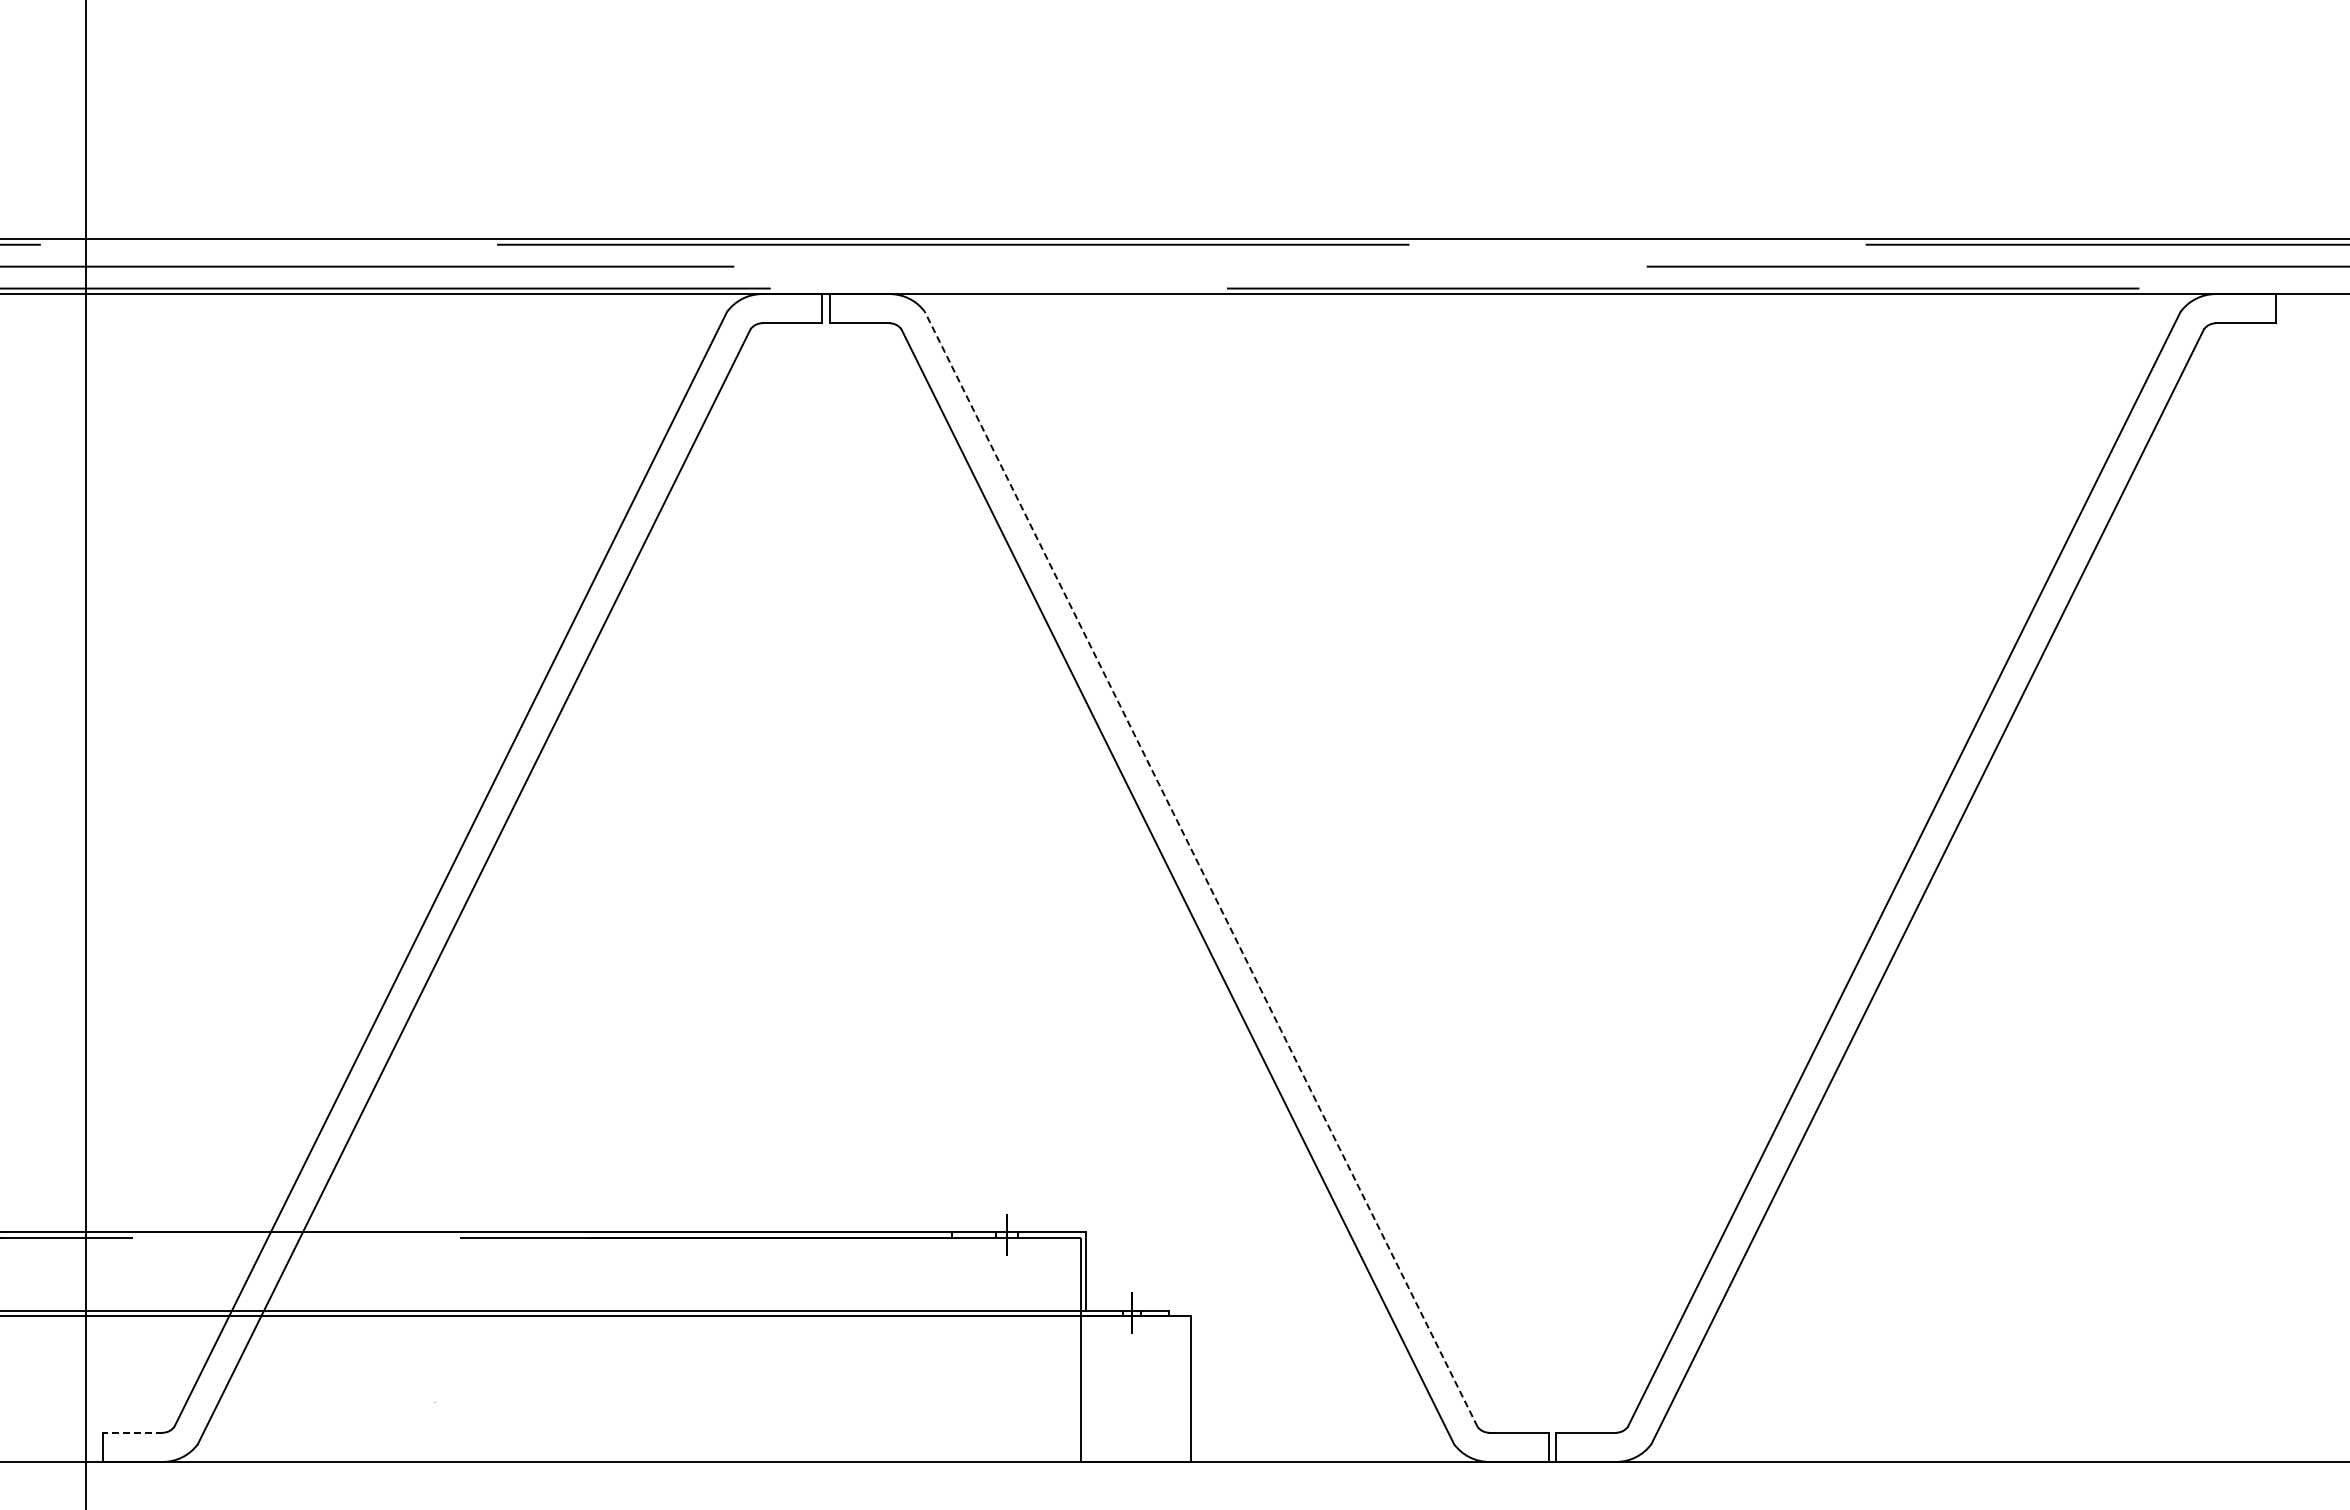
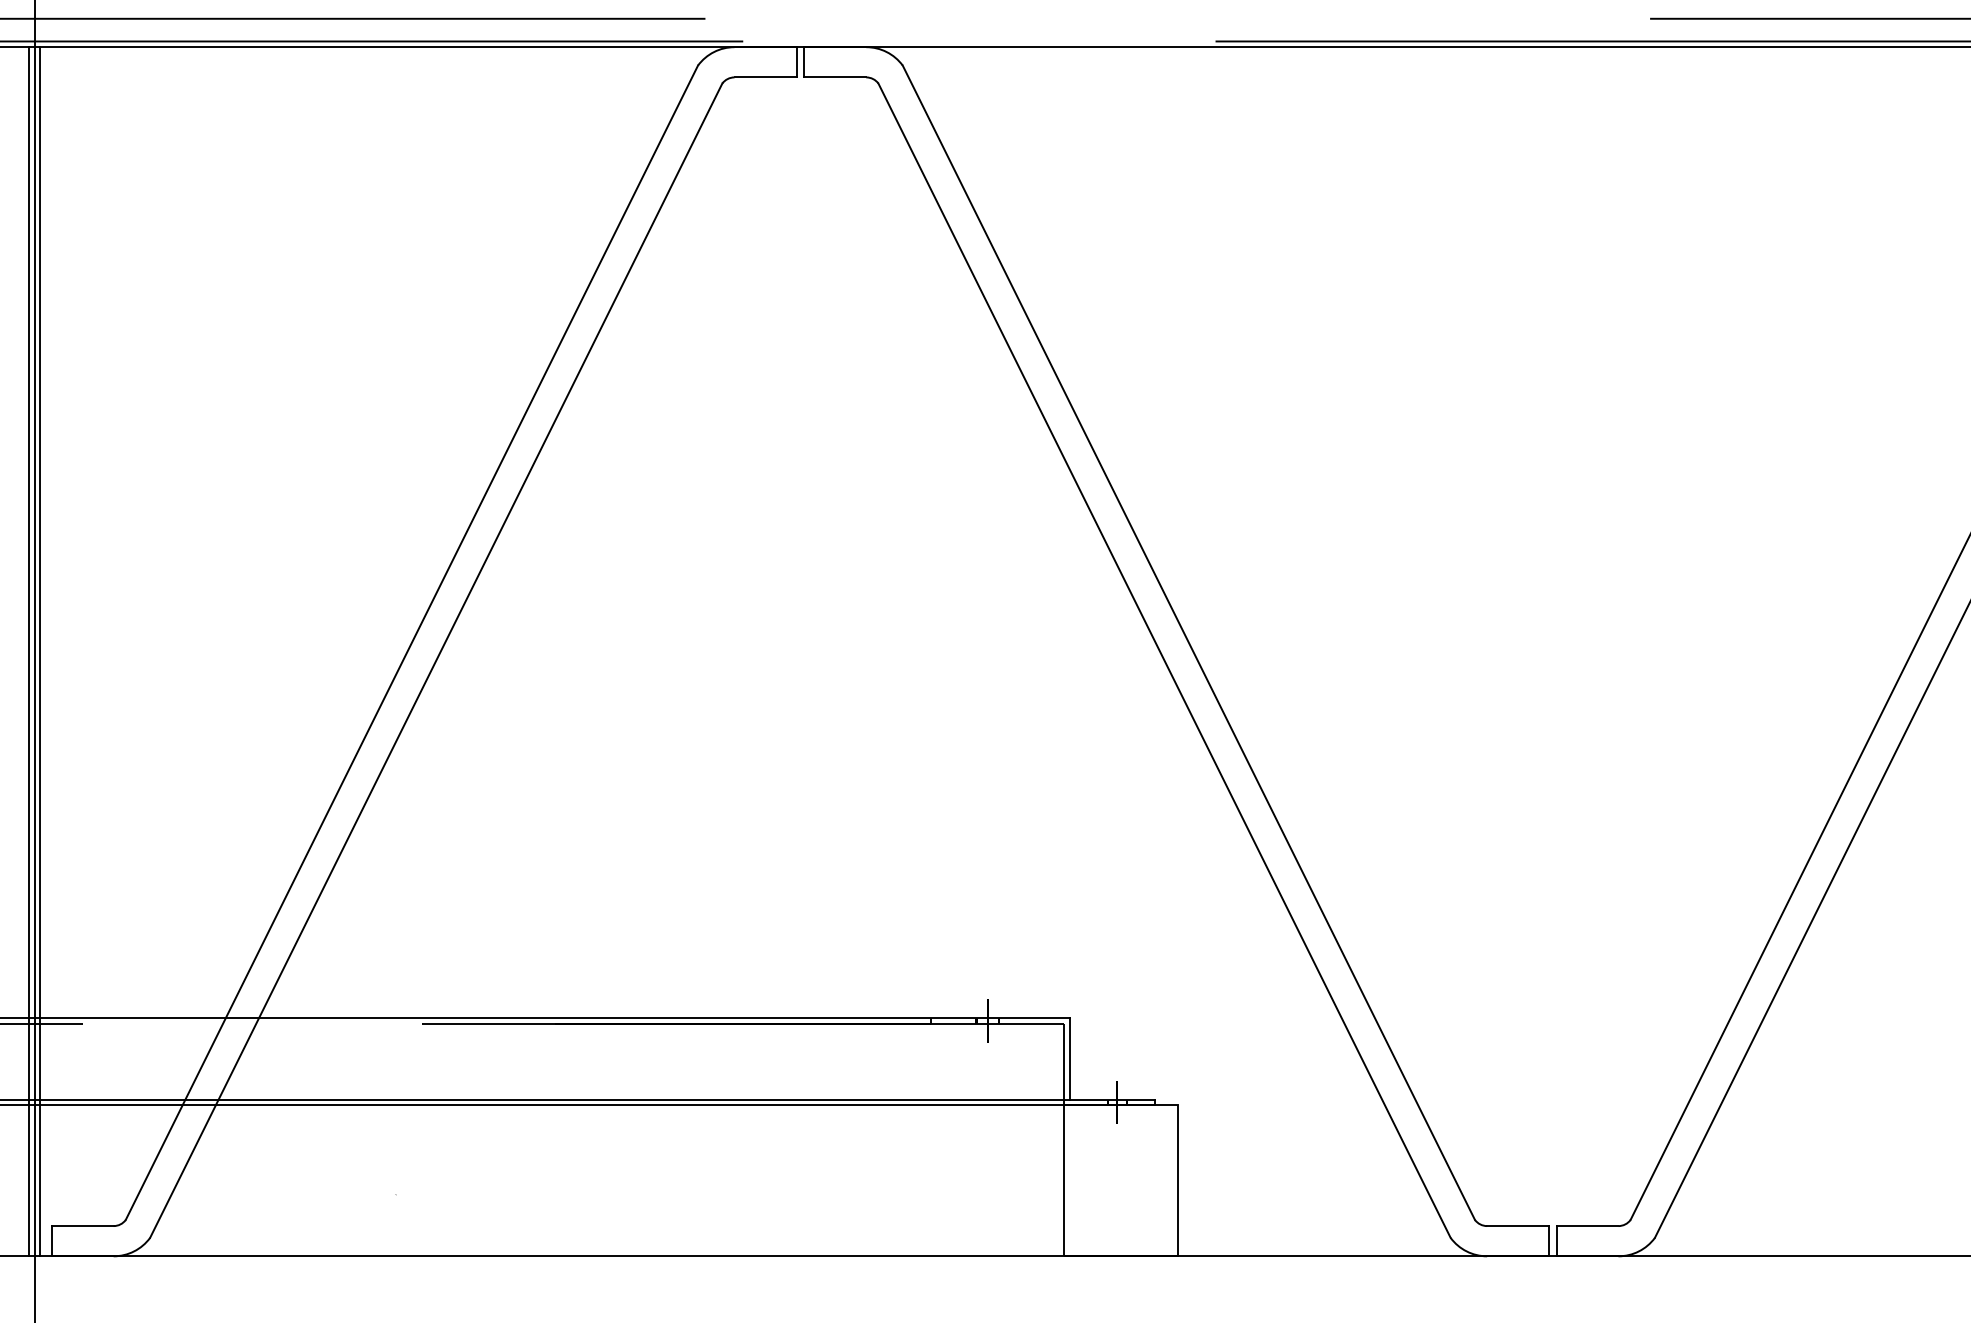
line: (1201, 868) -> (1189, 641), dashed -> solid
line: (80, 877) -> (28, 651), added
line: (91, 877) -> (39, 651), added
line: (132, 1432) -> (82, 1225), dashed -> solid

